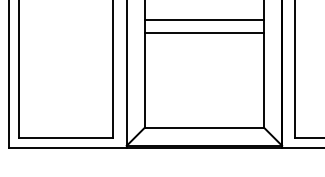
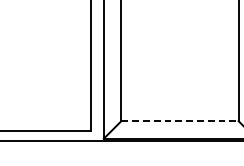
line: (204, 19) -> (180, 14), removed
line: (204, 33) -> (180, 28), removed
line: (204, 127) -> (180, 120), solid -> dashed

